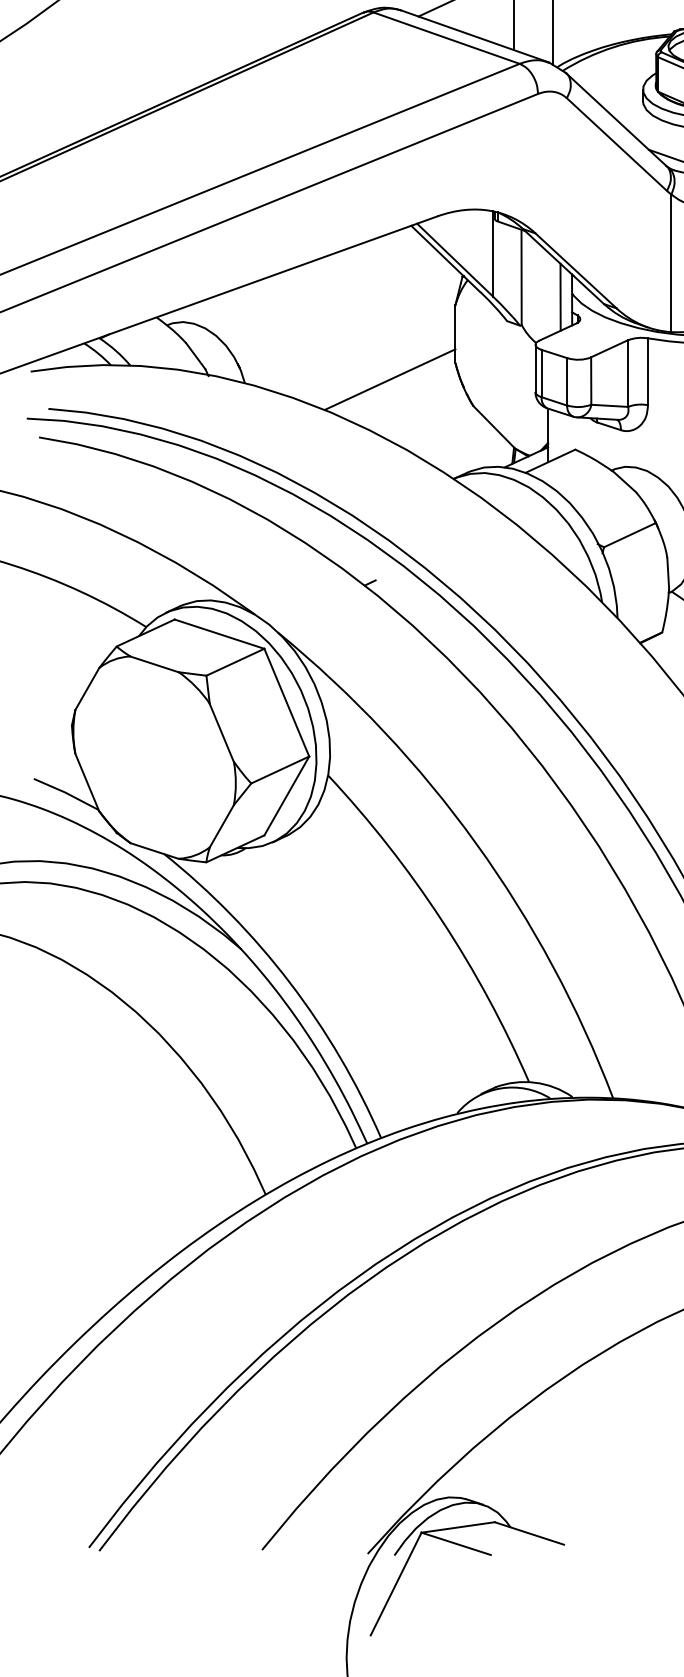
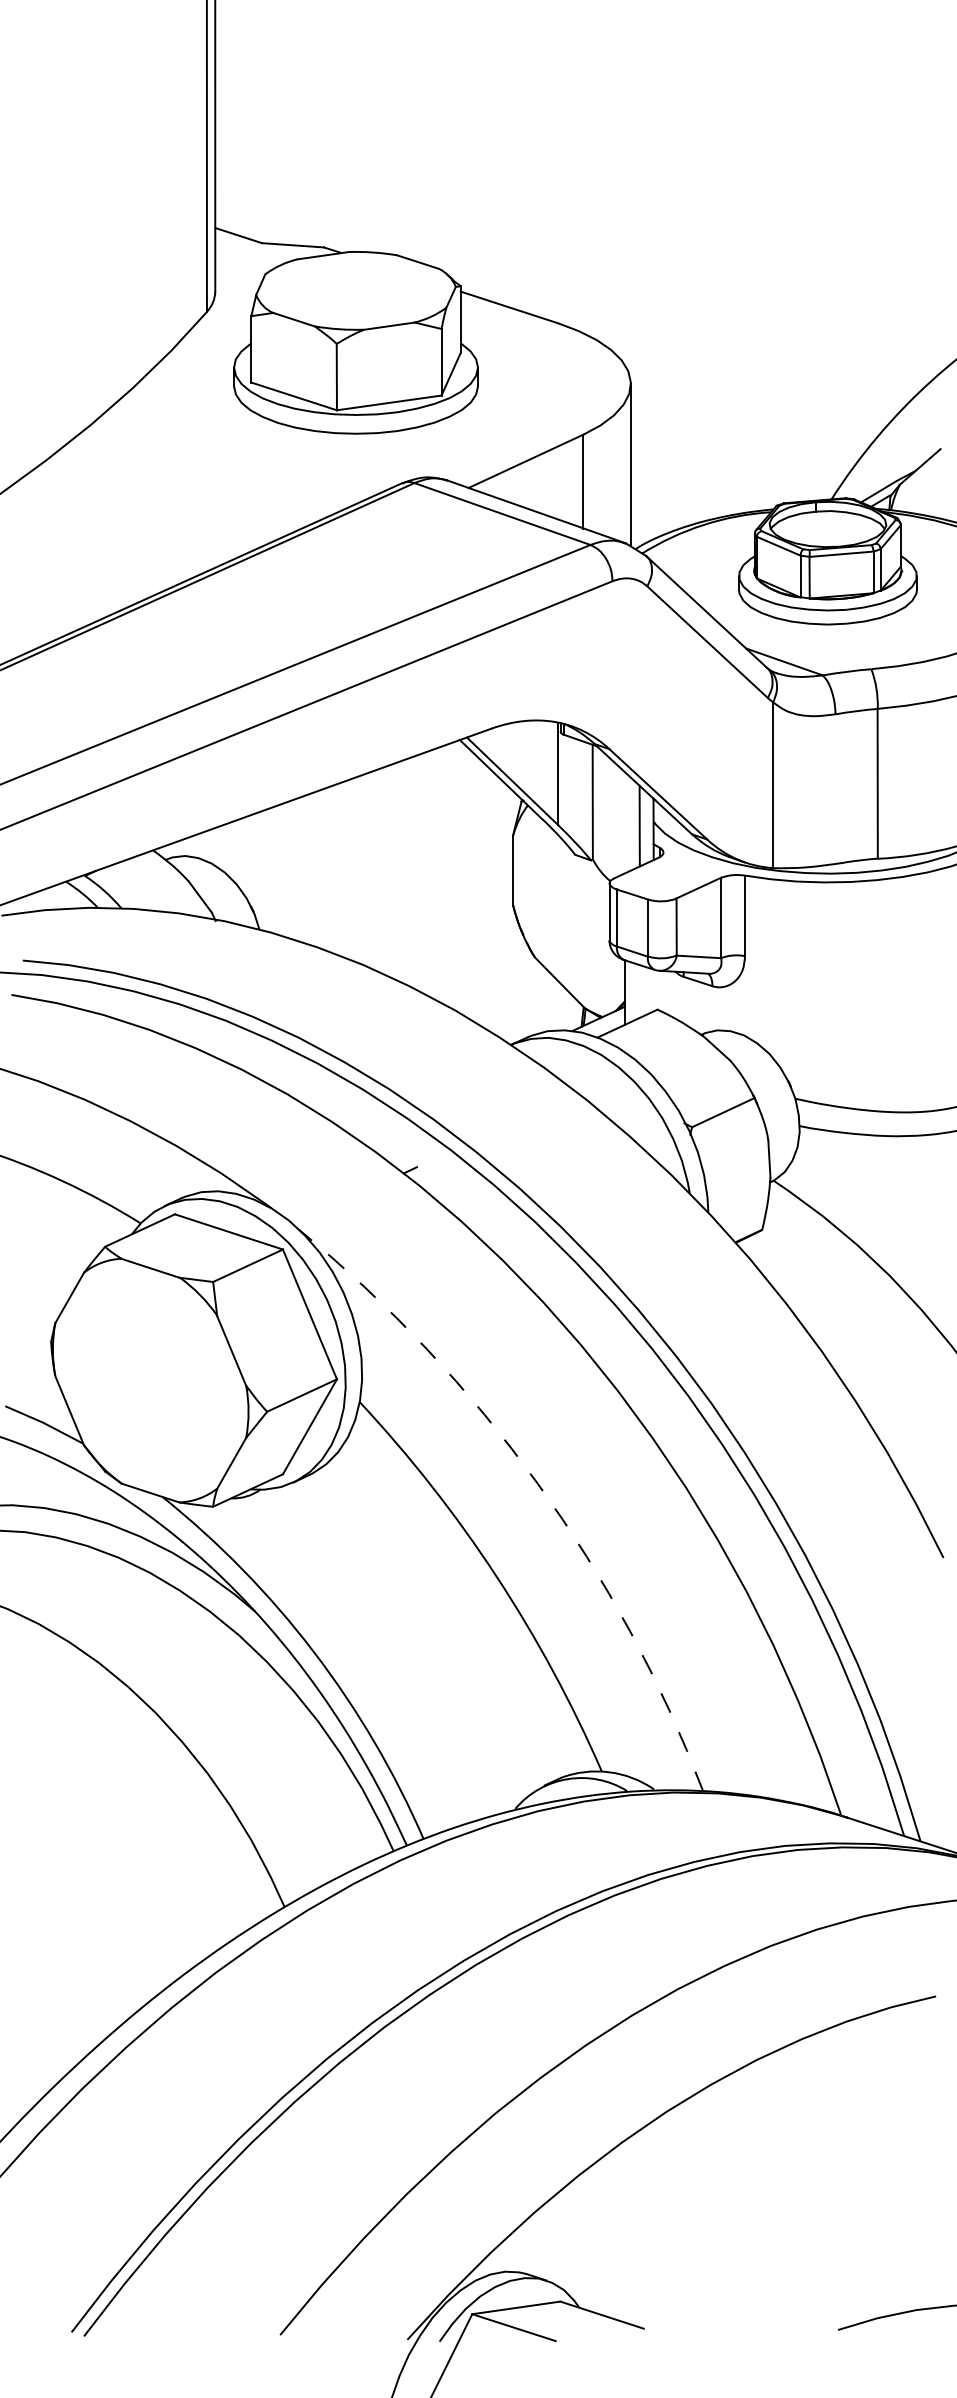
line: (390, 378) -> (434, 924), removed
arc: (475, 843) -> (537, 1484), solid -> dashed

